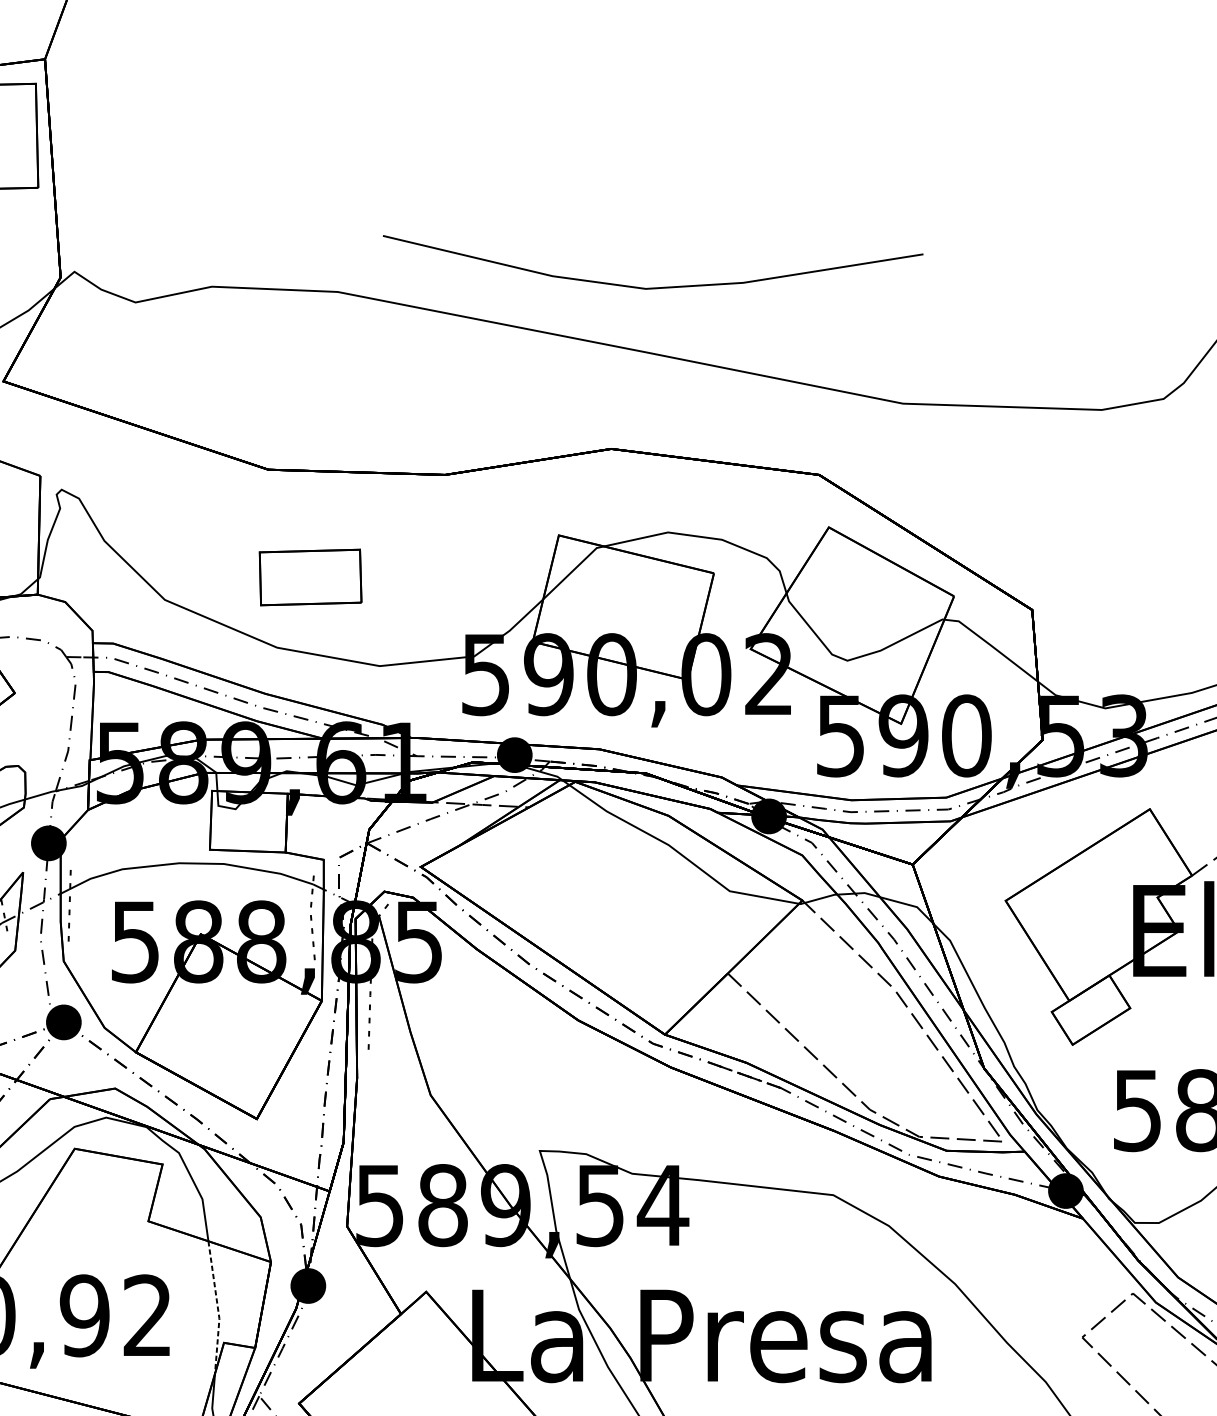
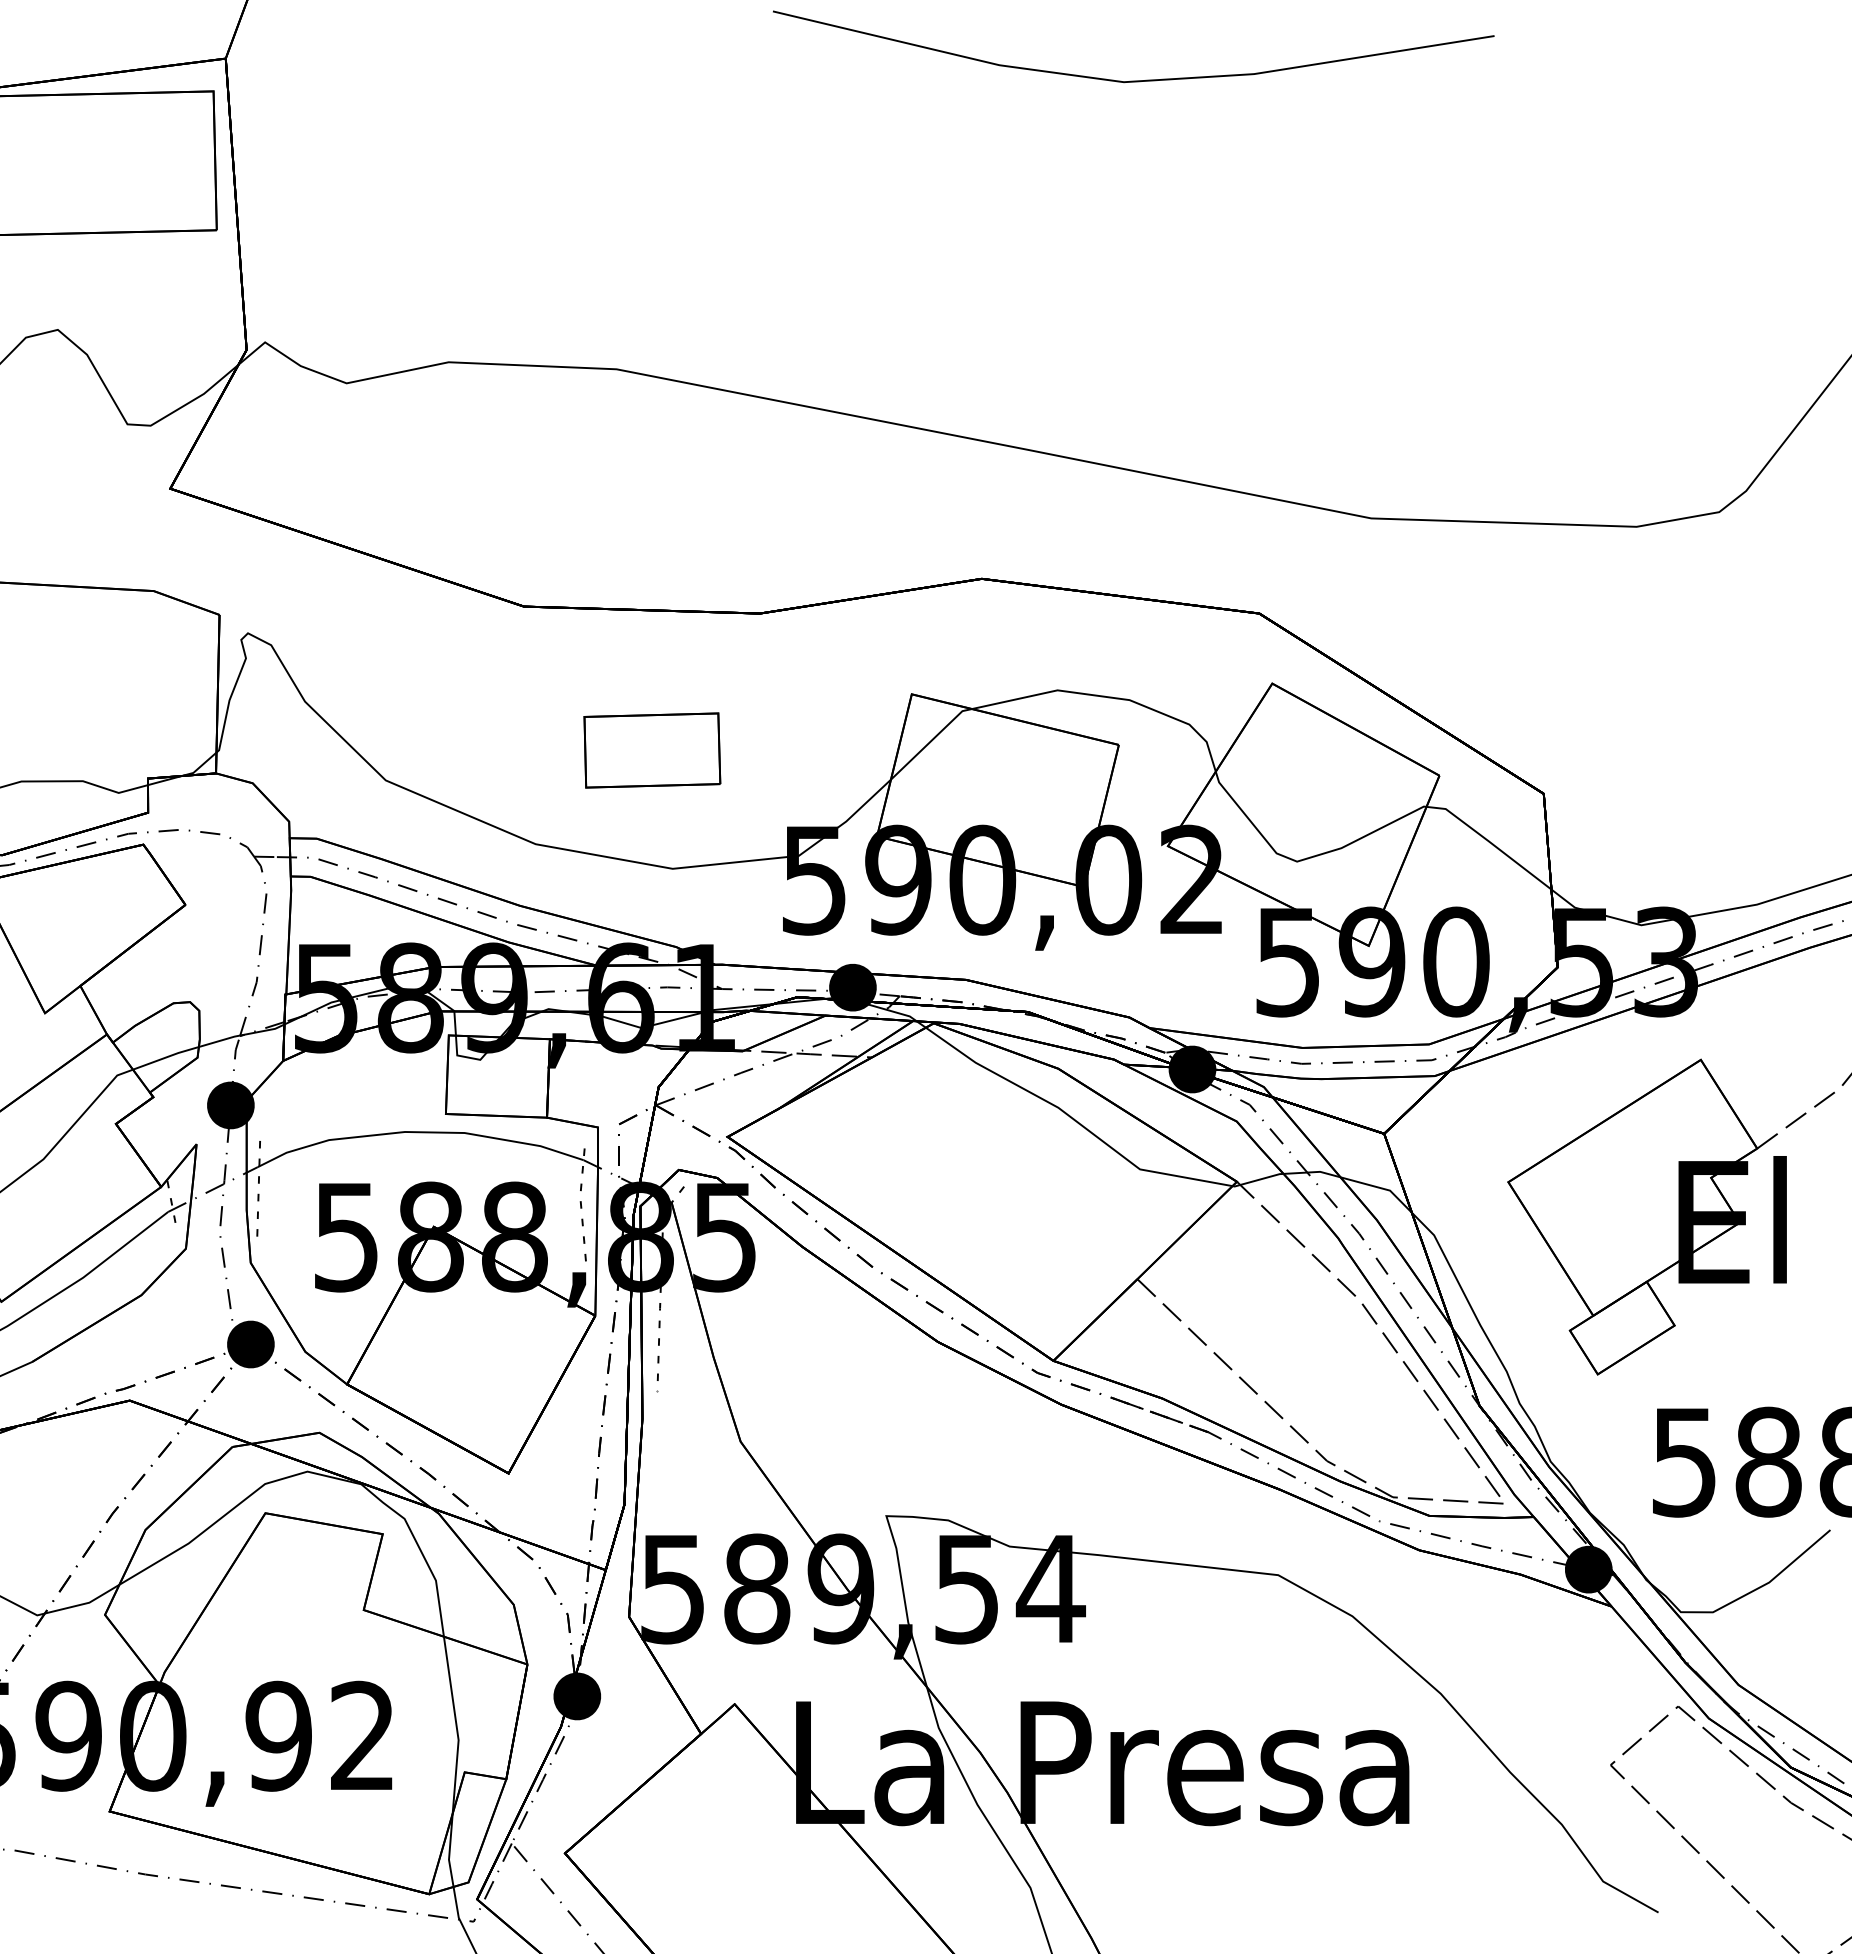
line: (653, 287) -> (1133, 80), moved
part: (310, 577) -> (652, 750), moved
line: (217, 1307) -> (456, 1725), dashed -> solid

